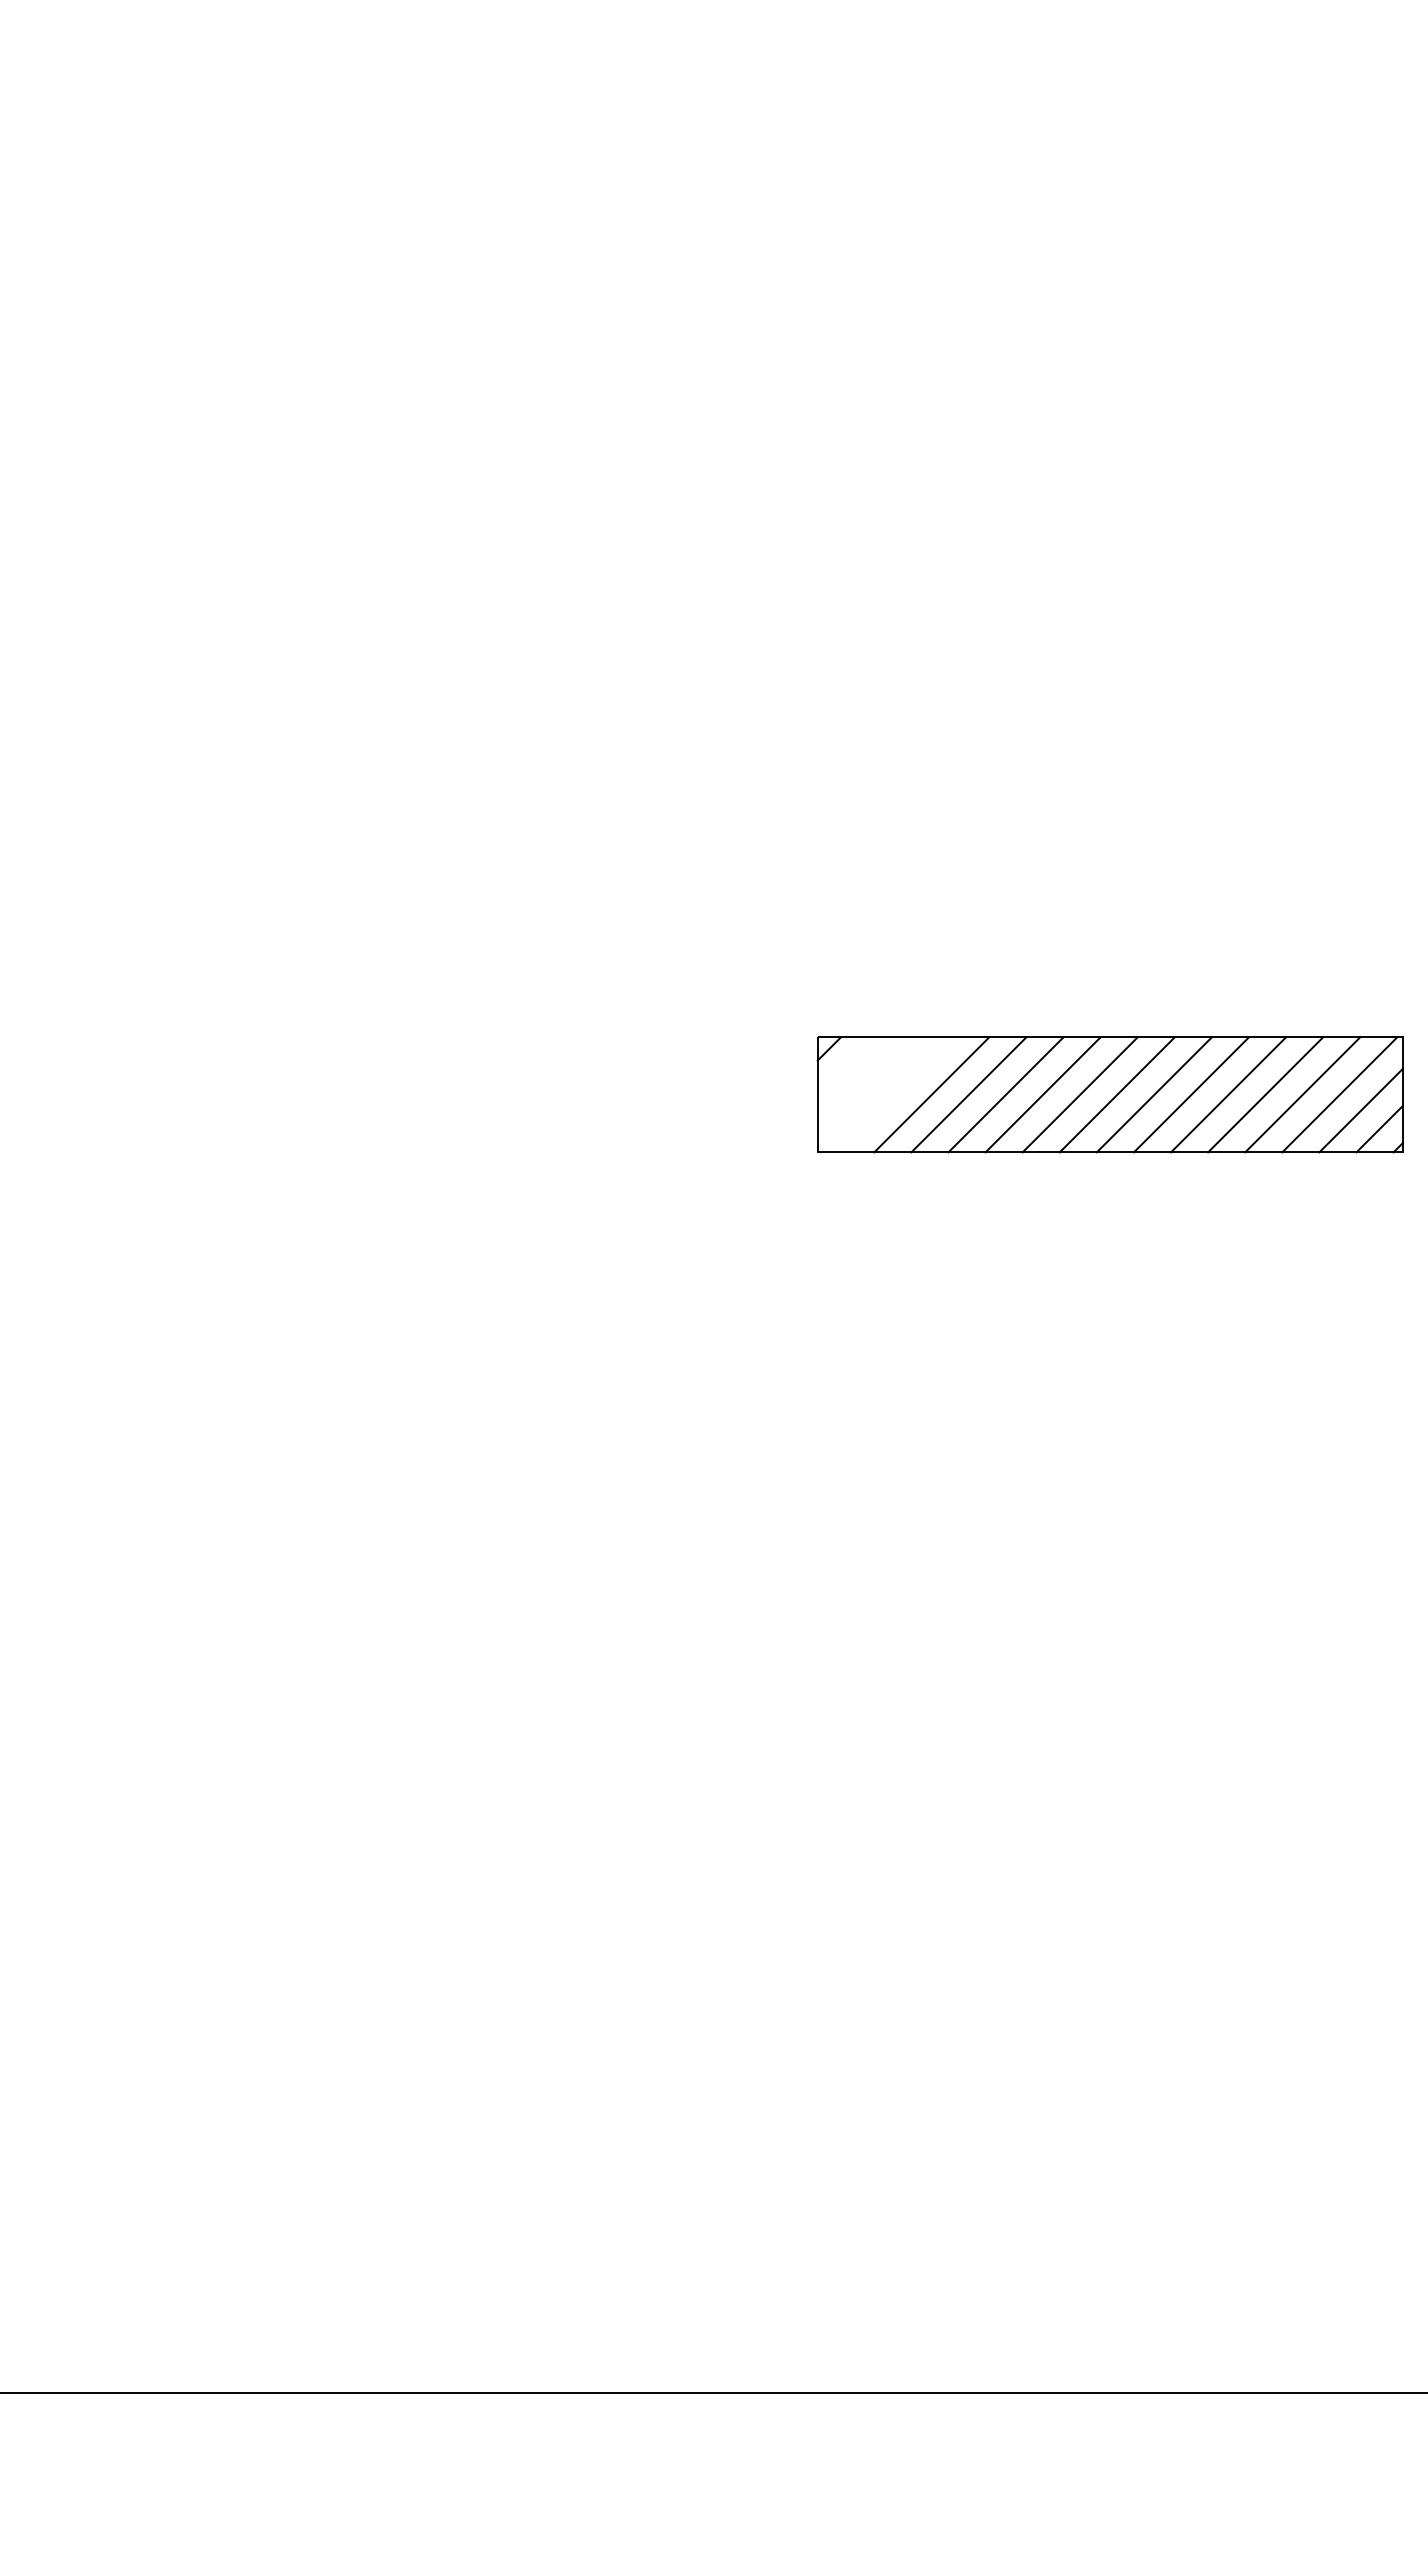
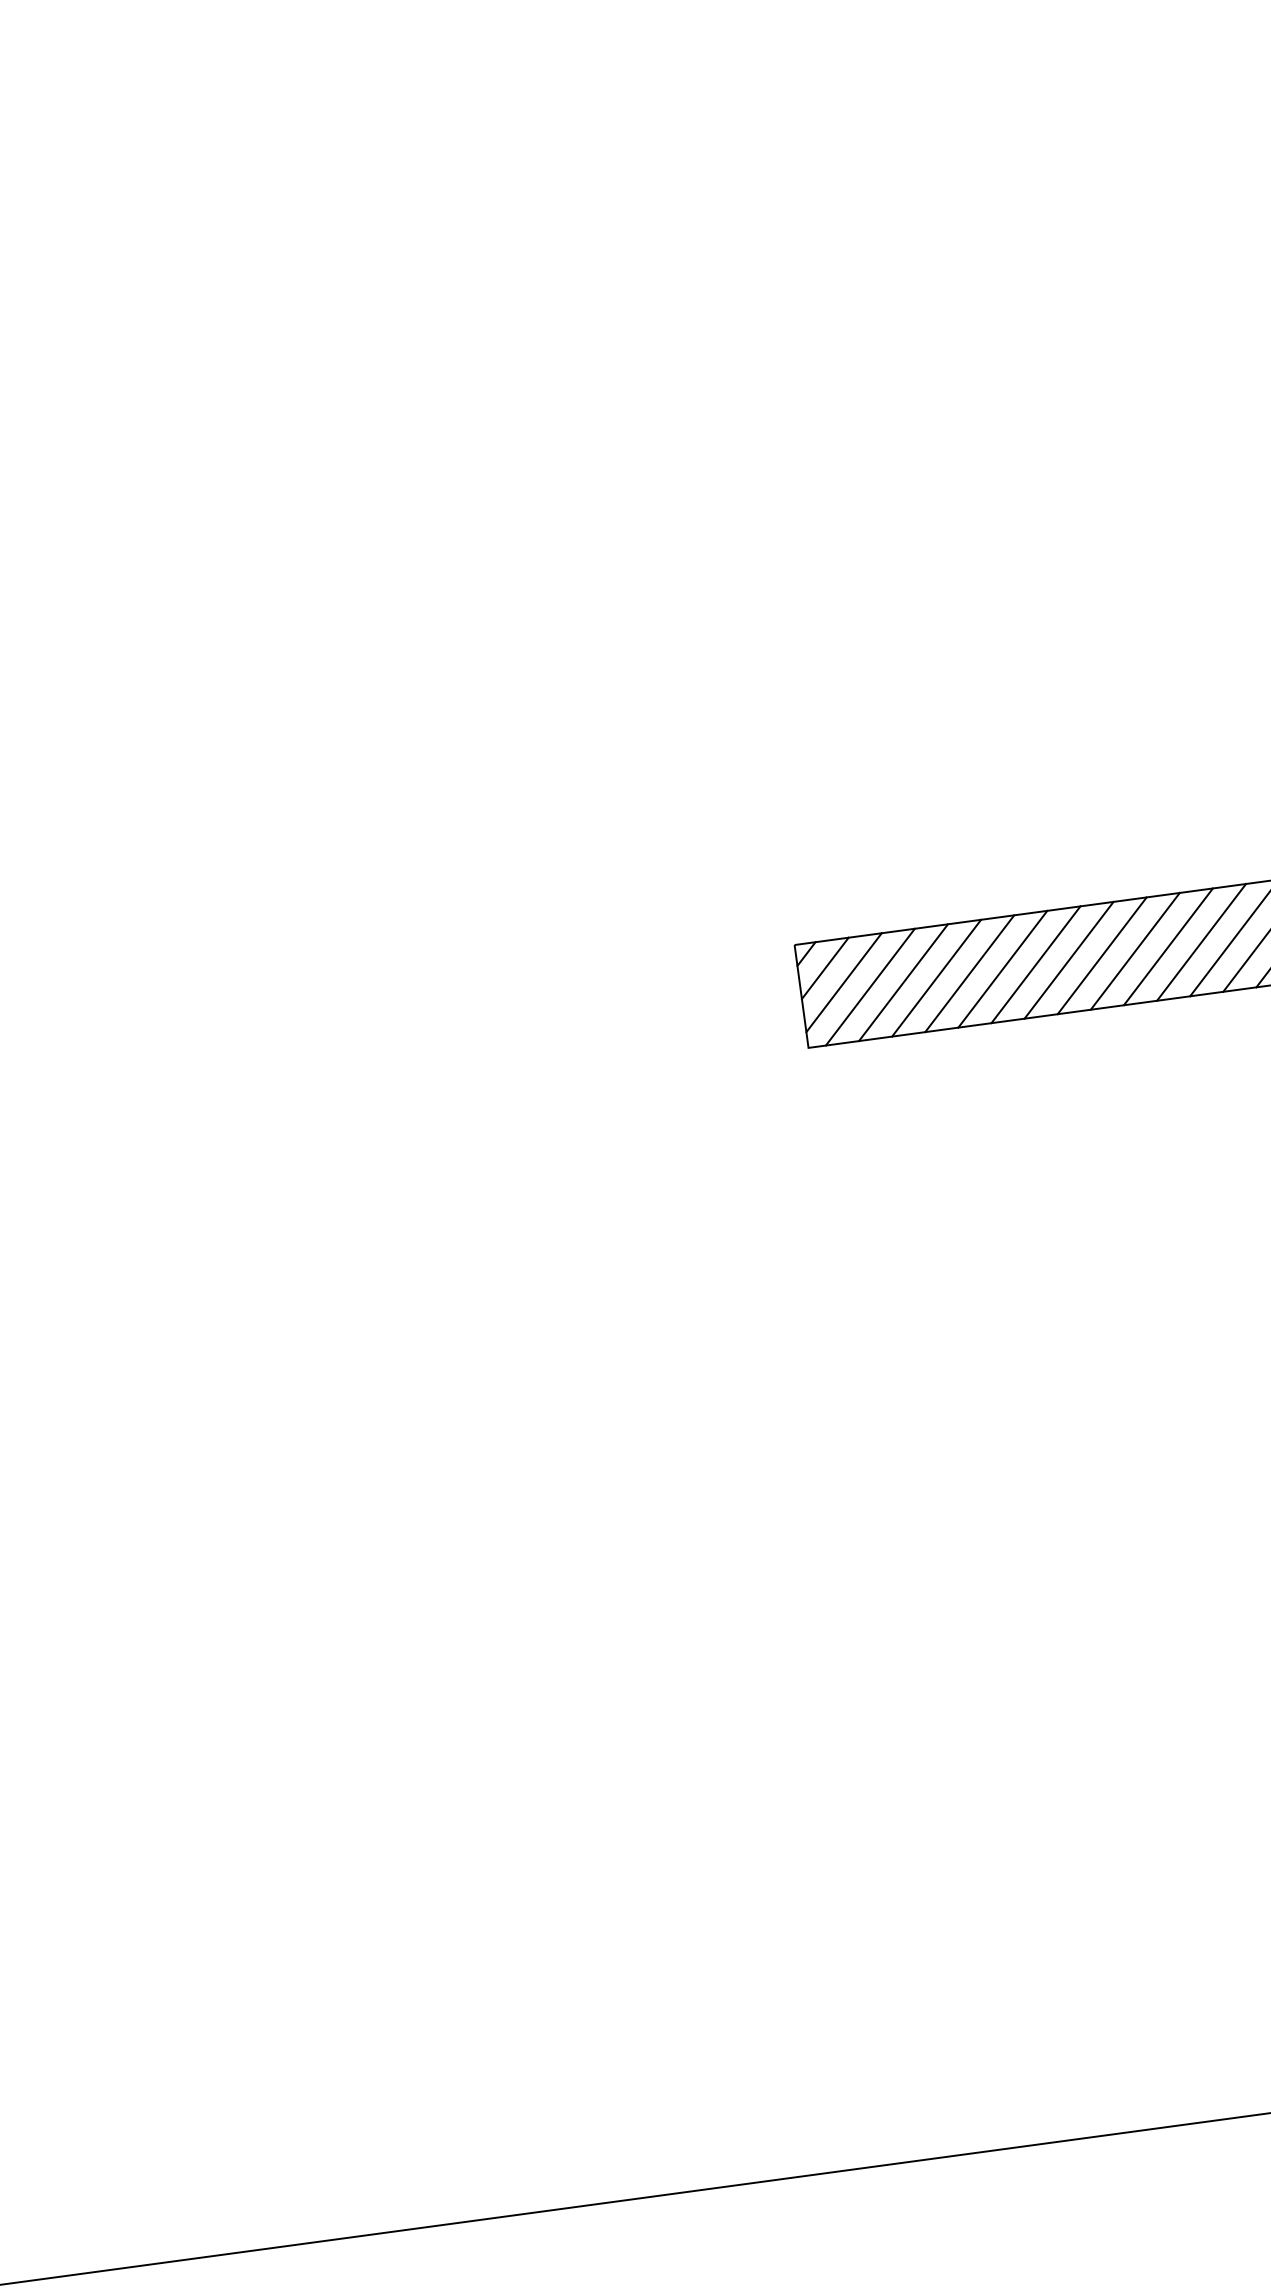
line: (847, 1067) -> (824, 968), added
line: (866, 1085) -> (844, 982), added
line: (894, 1094) -> (870, 986), added

